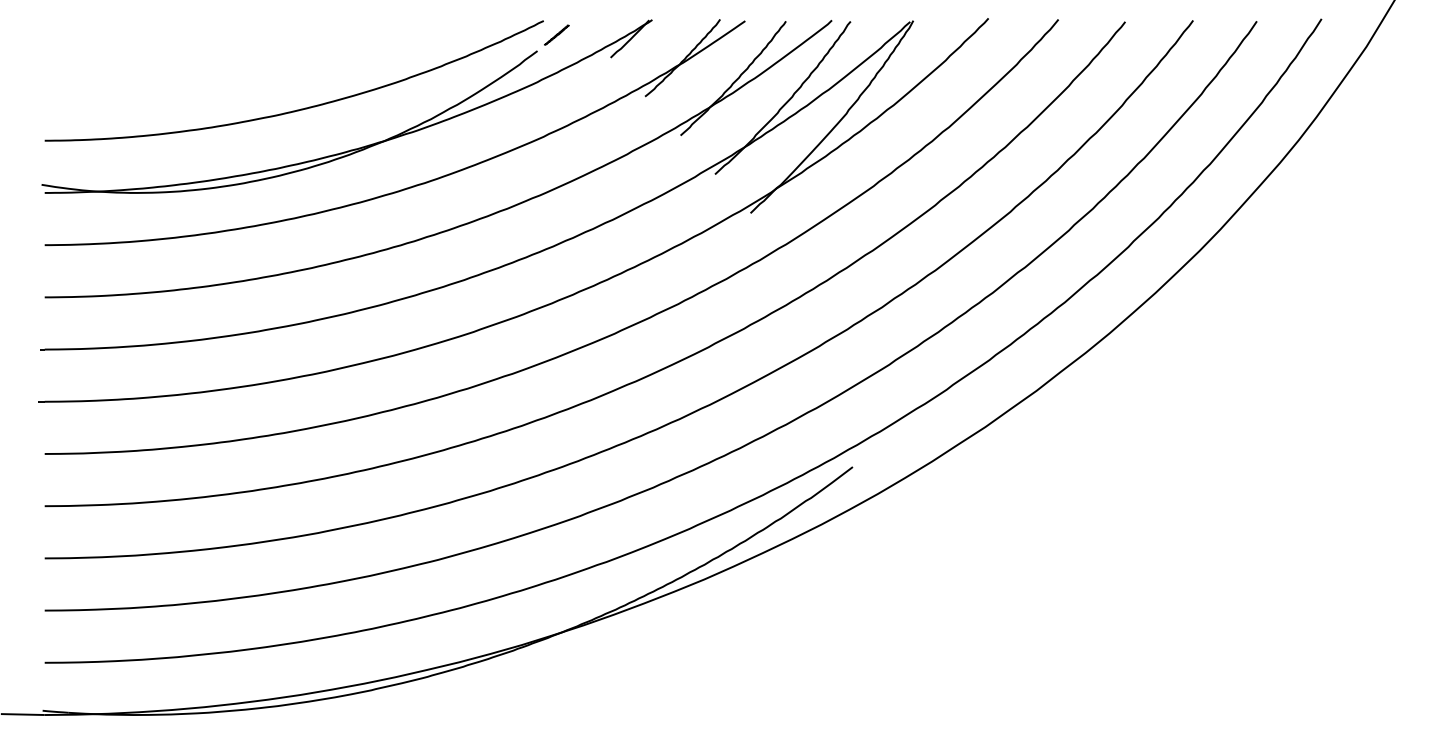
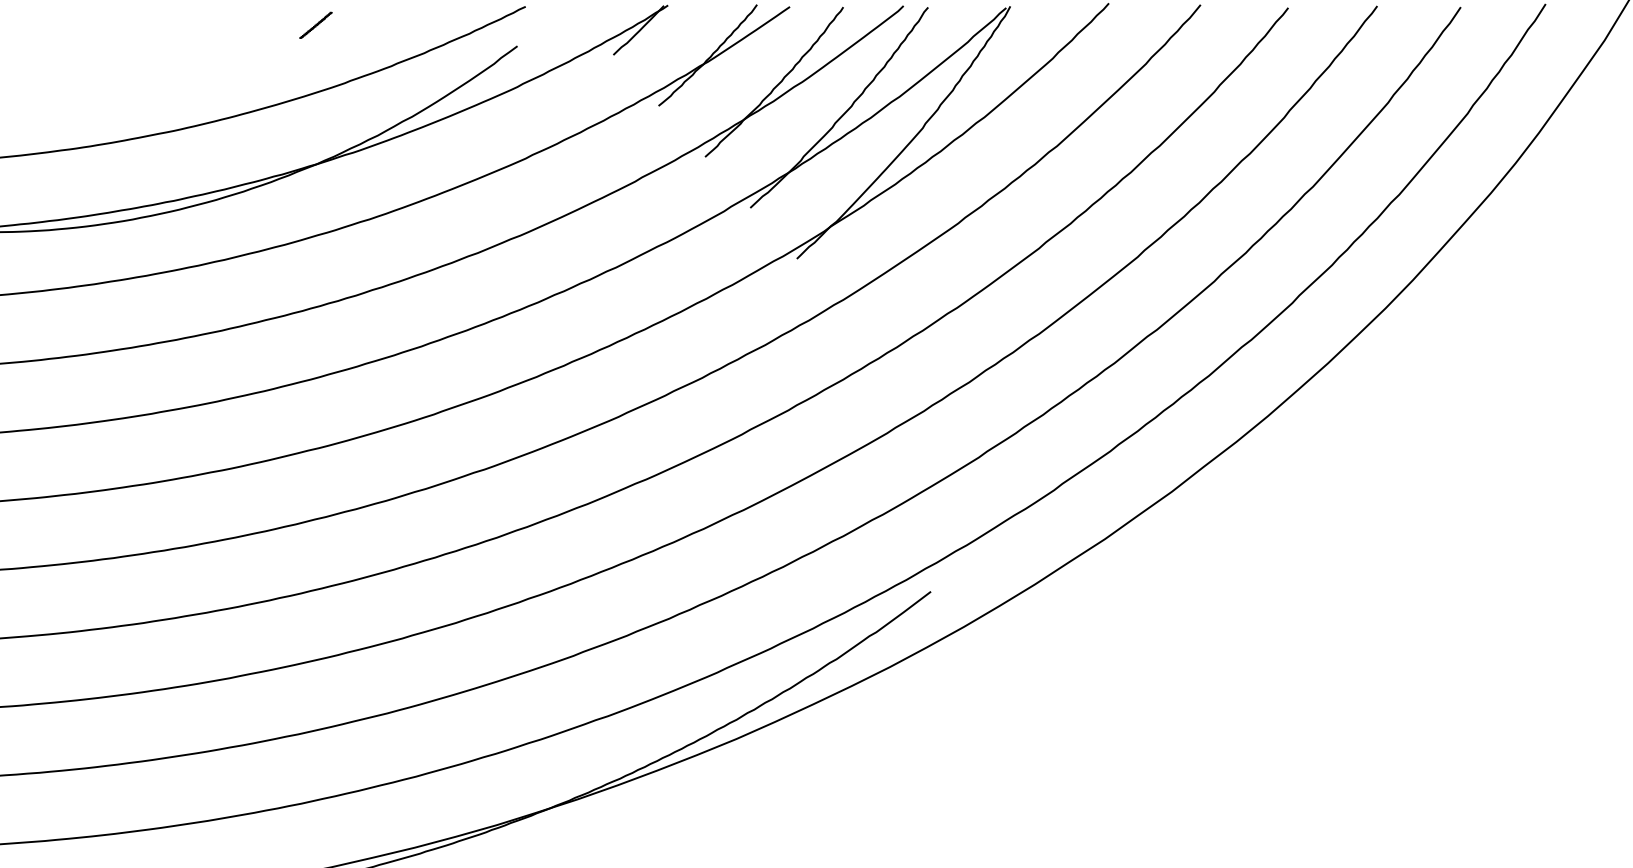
line: (556, 34) -> (315, 24), moved

